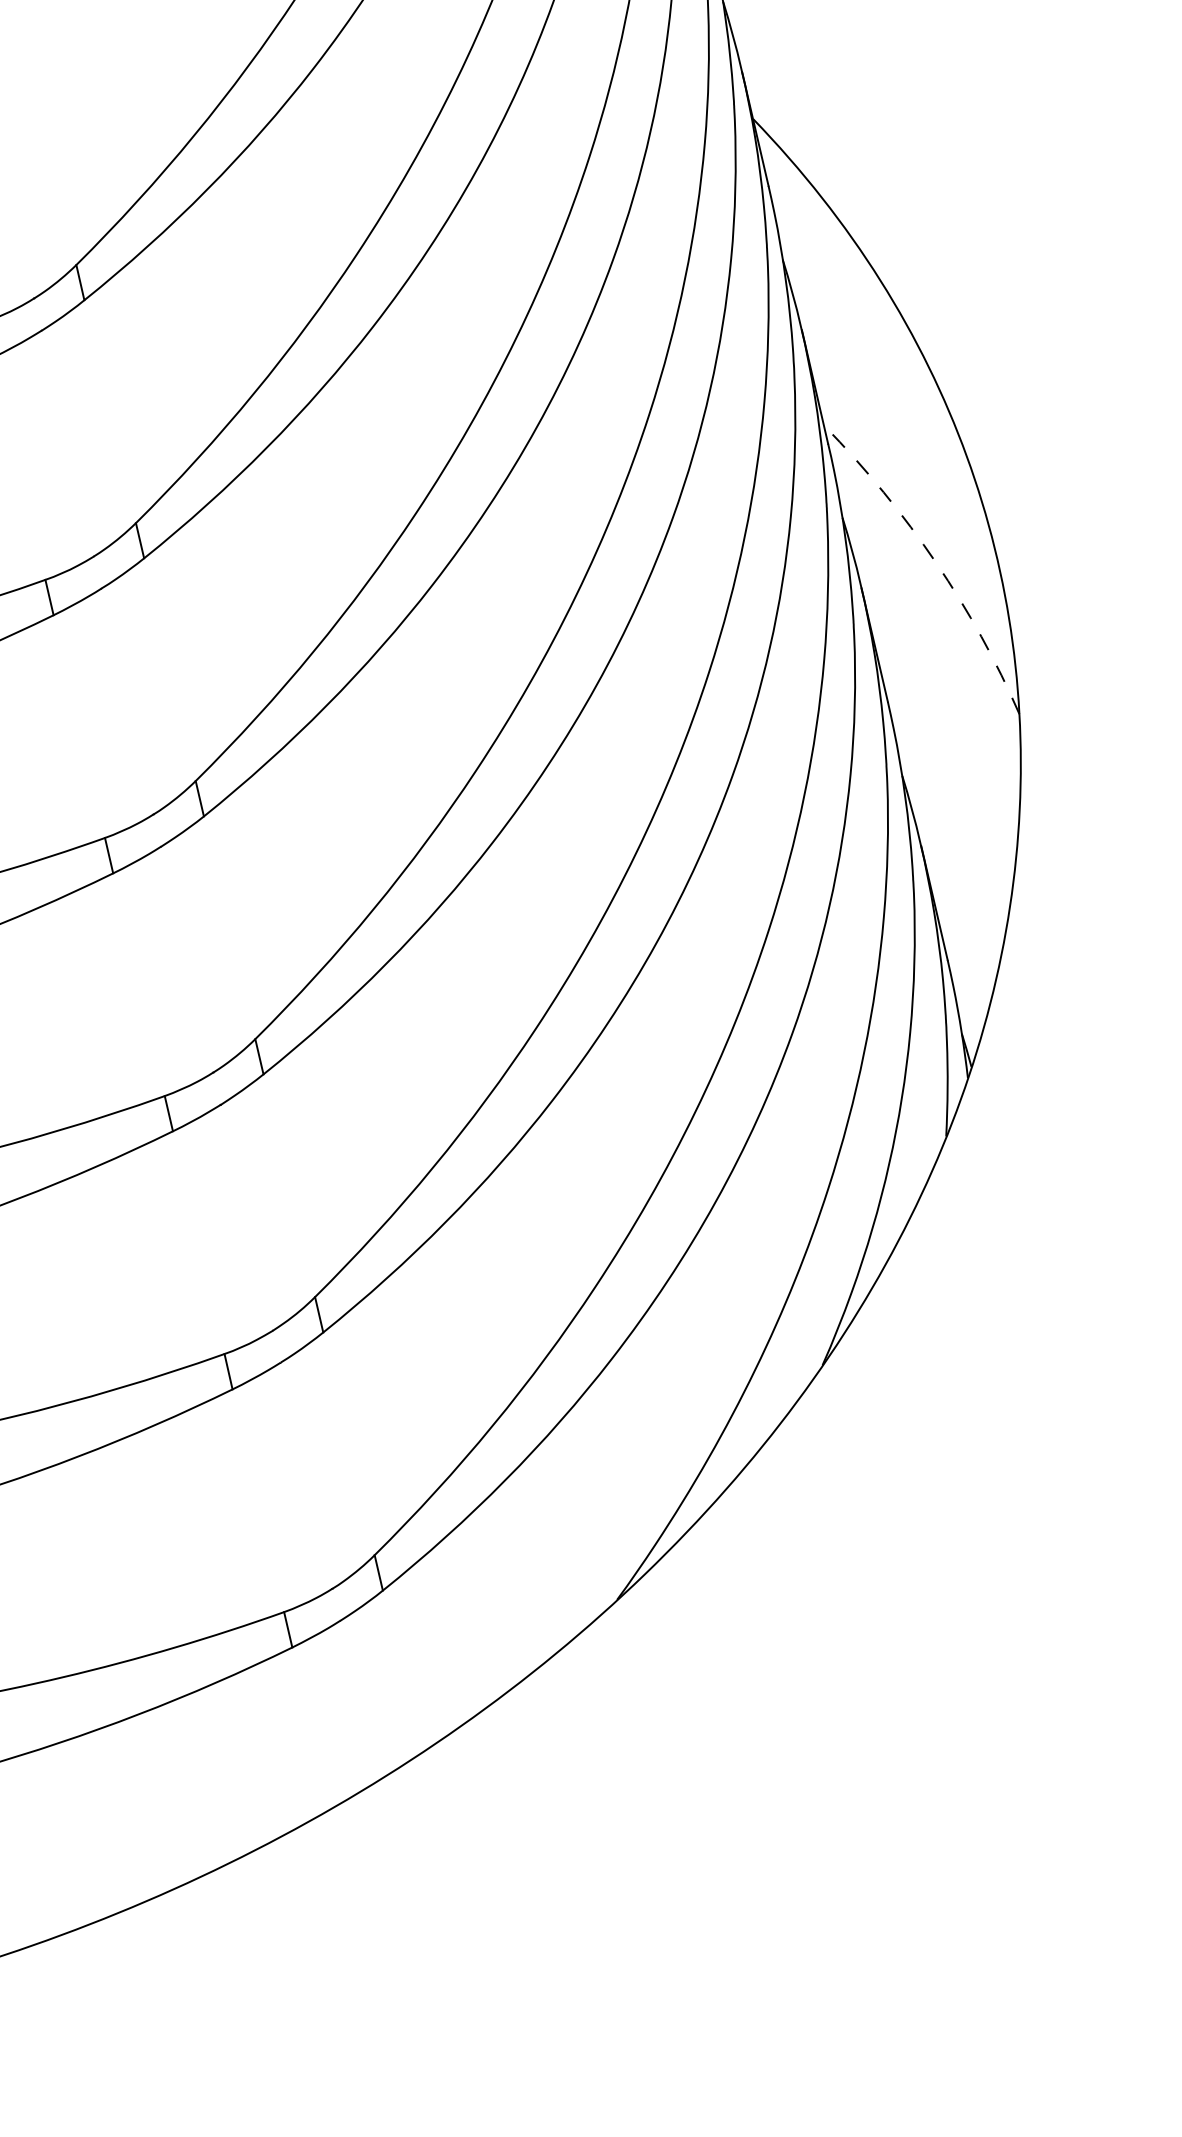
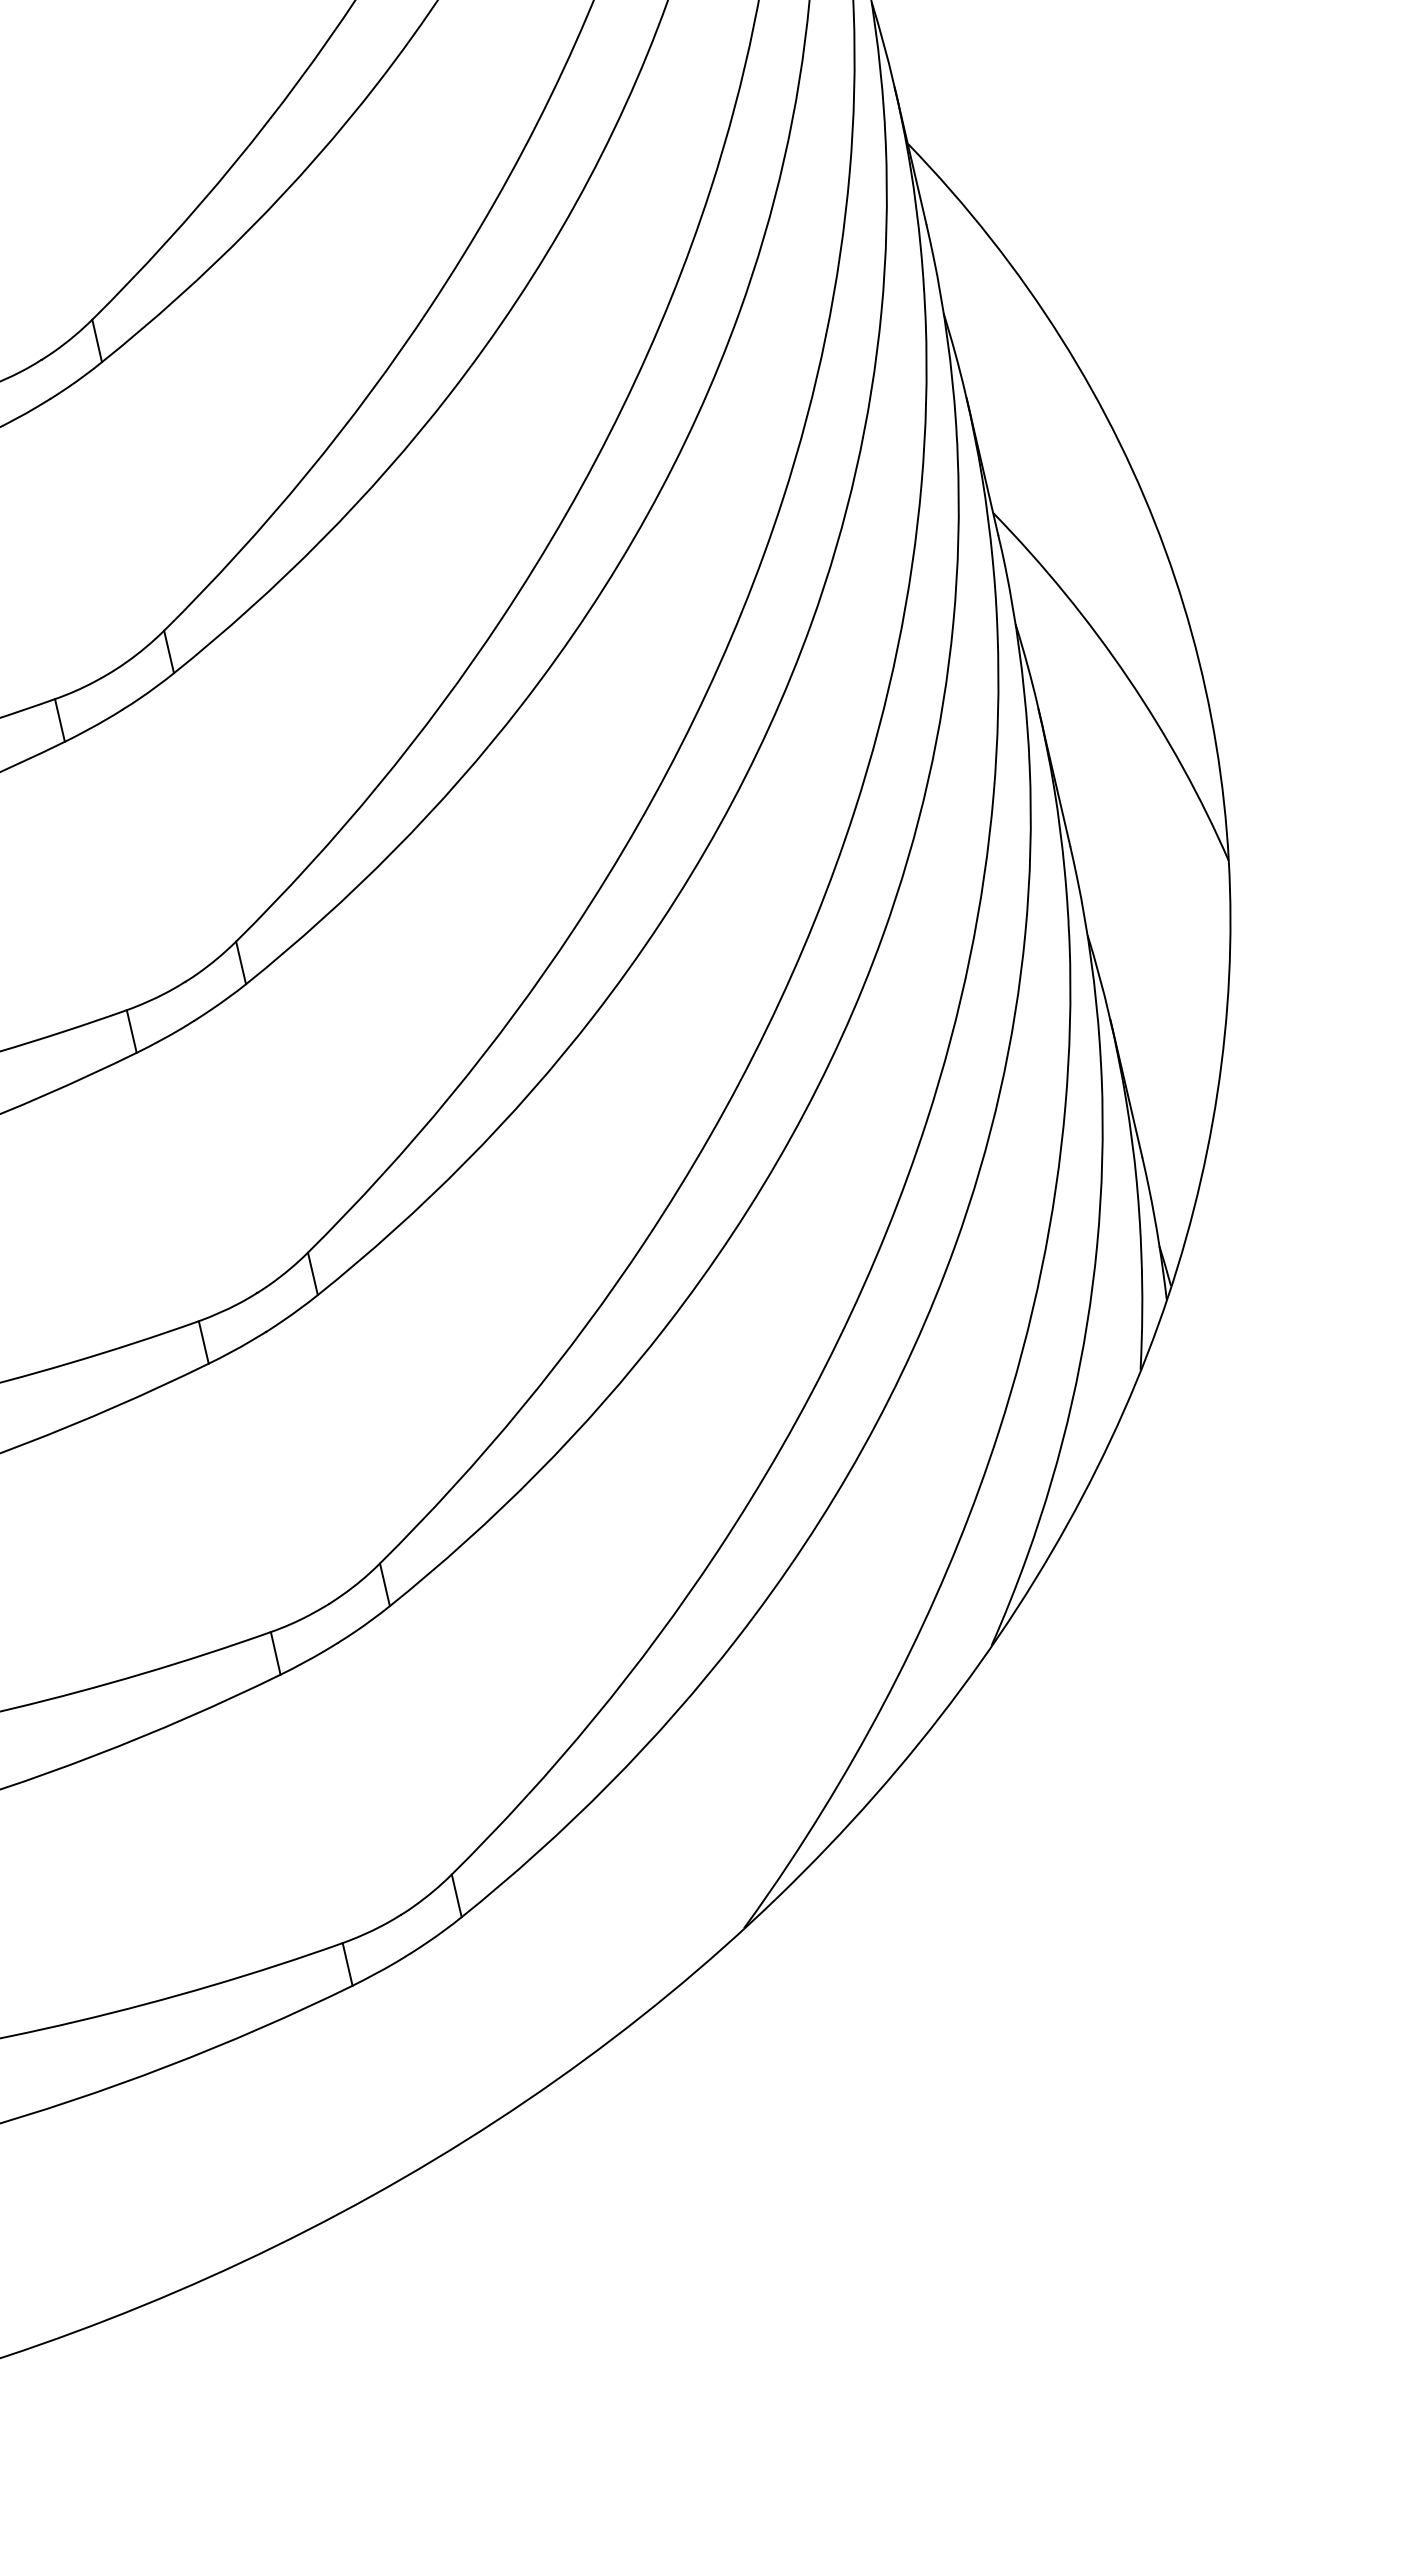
arc: (935, 561) -> (1127, 676), dashed -> solid

